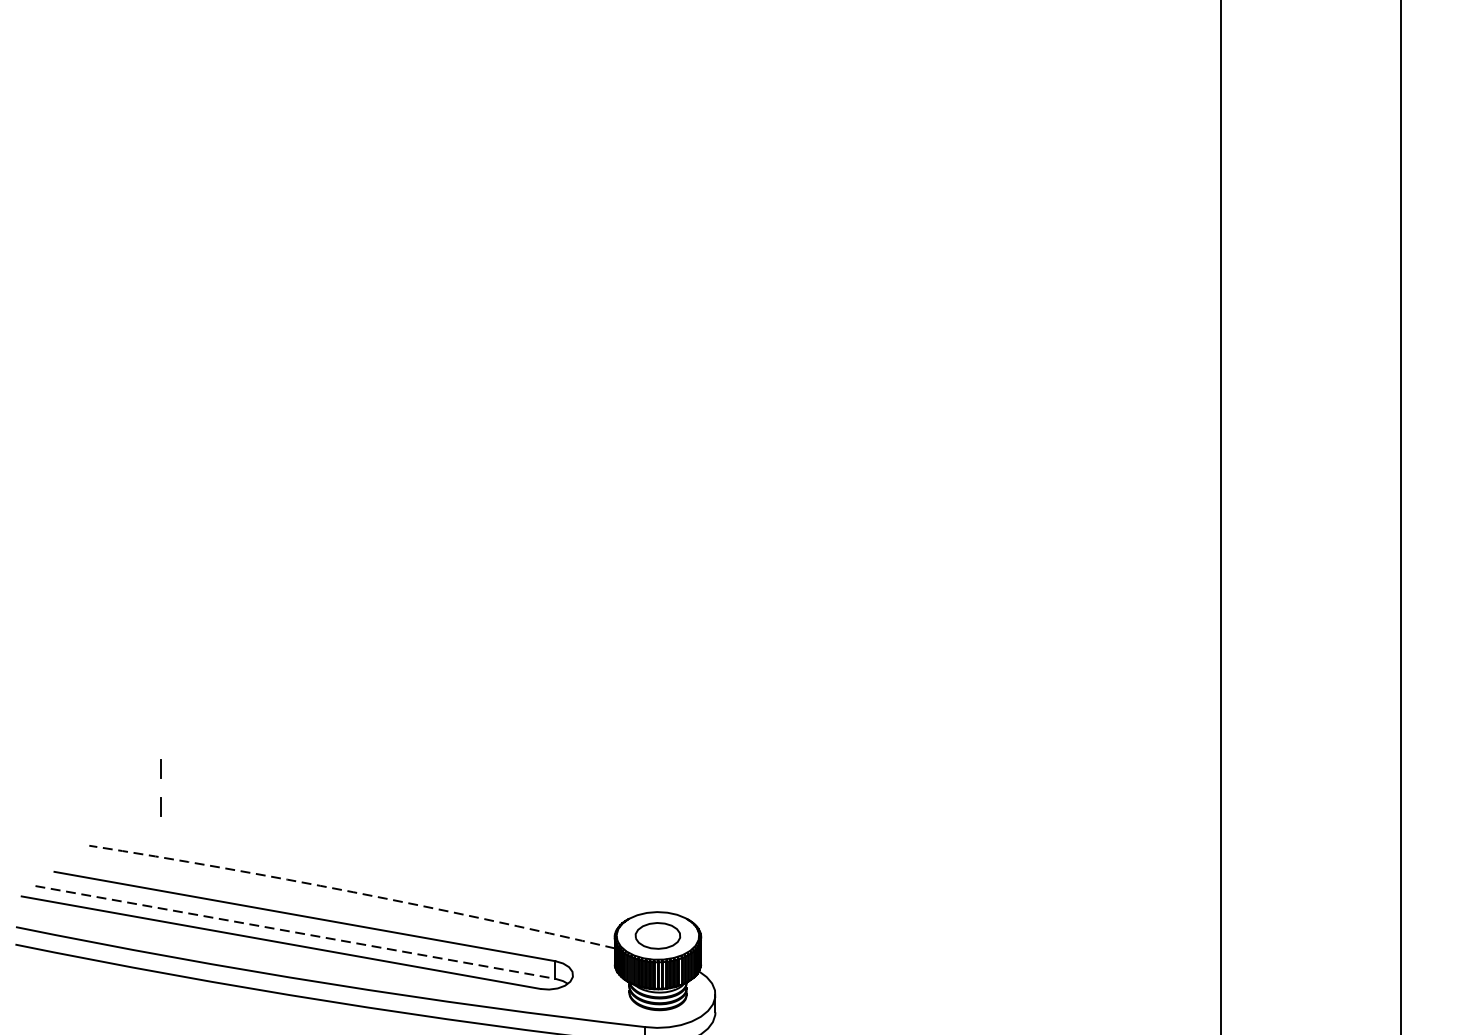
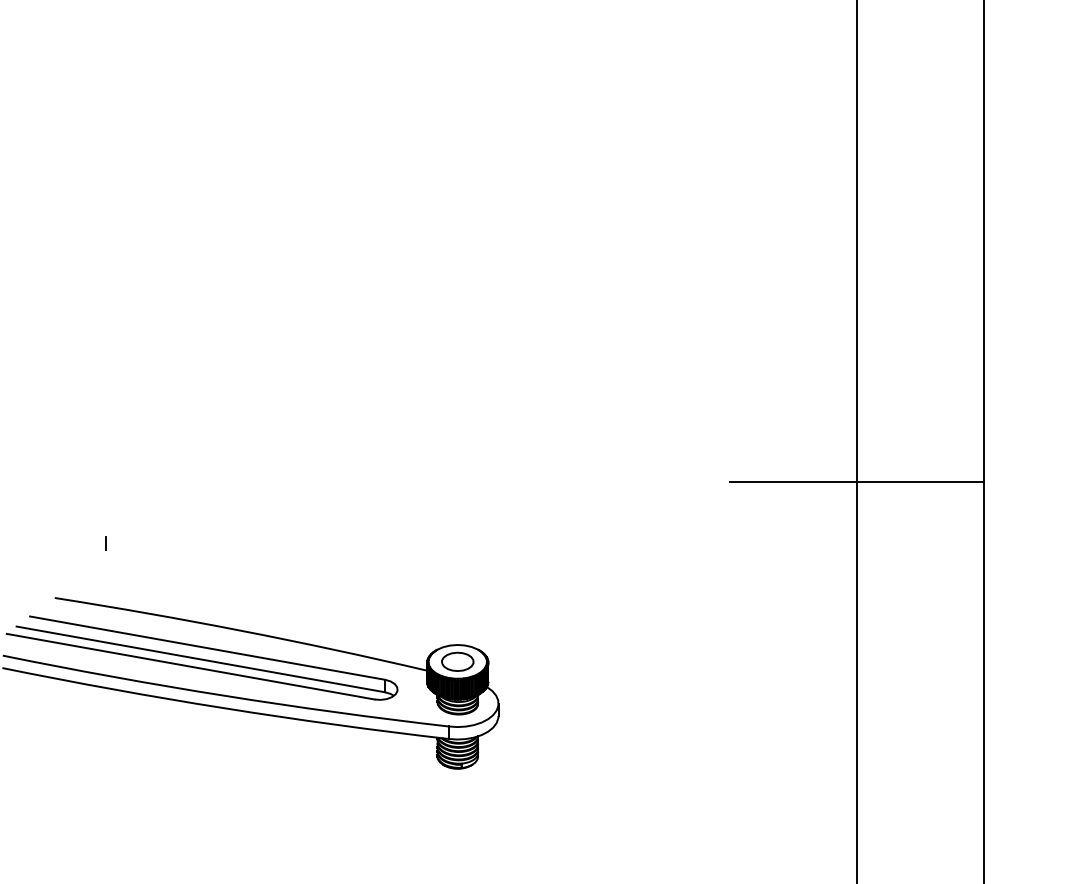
line: (1220, 682) -> (856, 482), added
line: (160, 806) -> (105, 570), removed
arc: (352, 891) -> (241, 630), dashed -> solid
line: (296, 932) -> (201, 659), dashed -> solid

